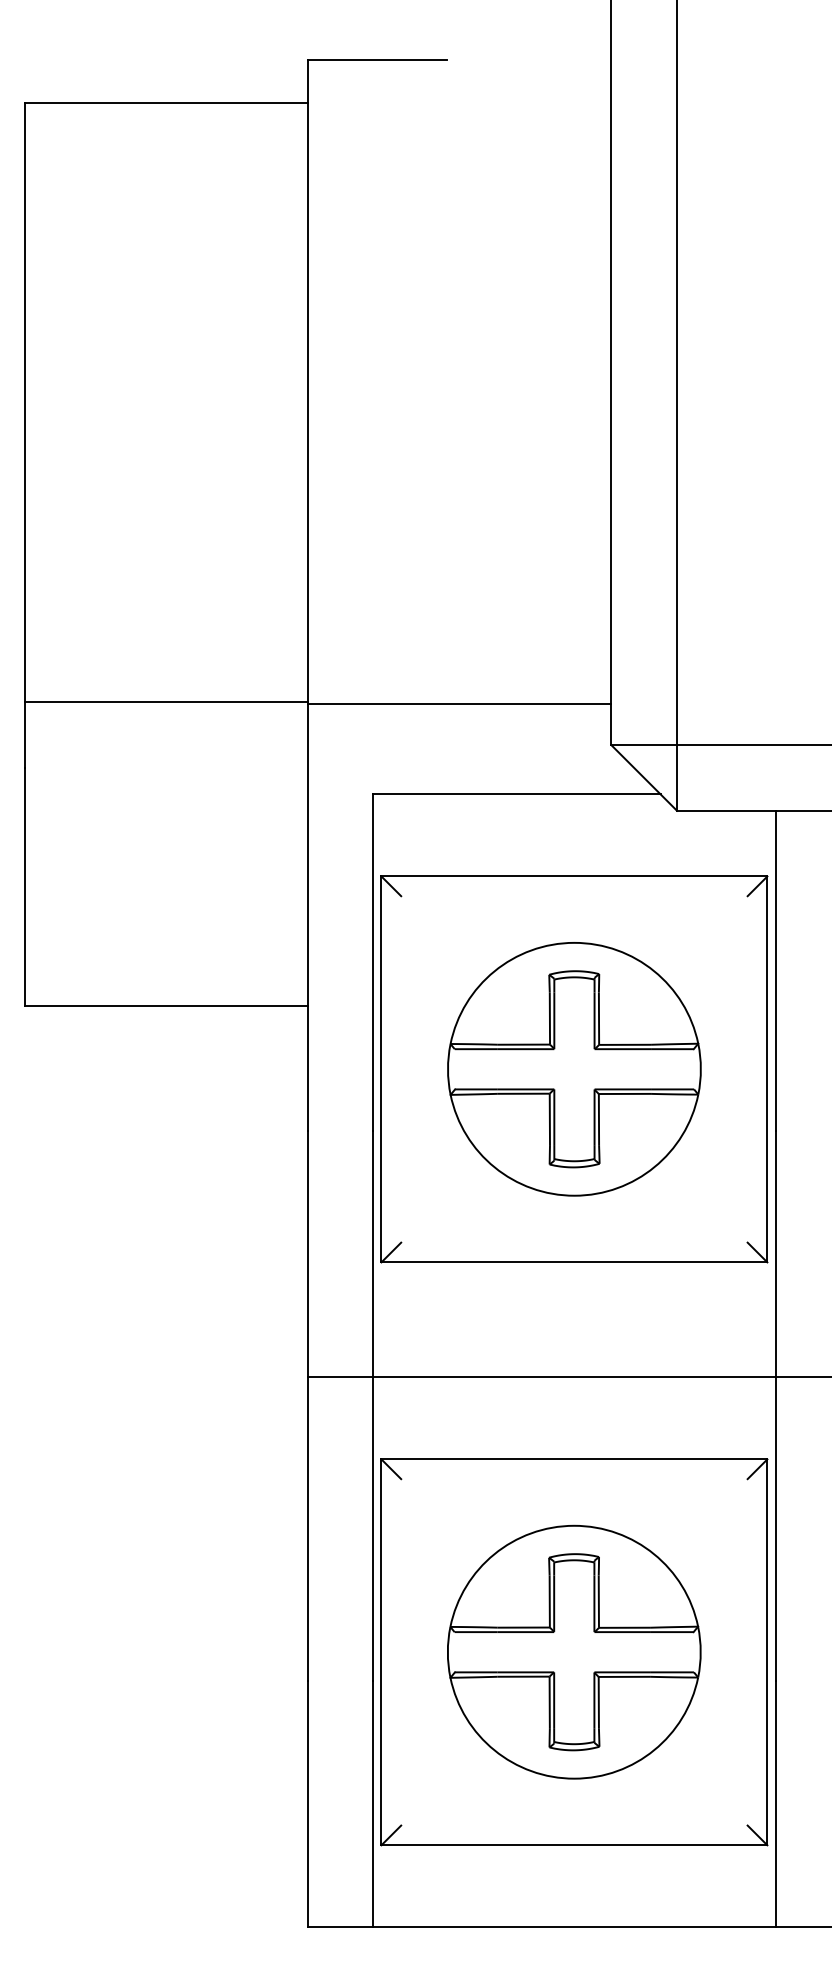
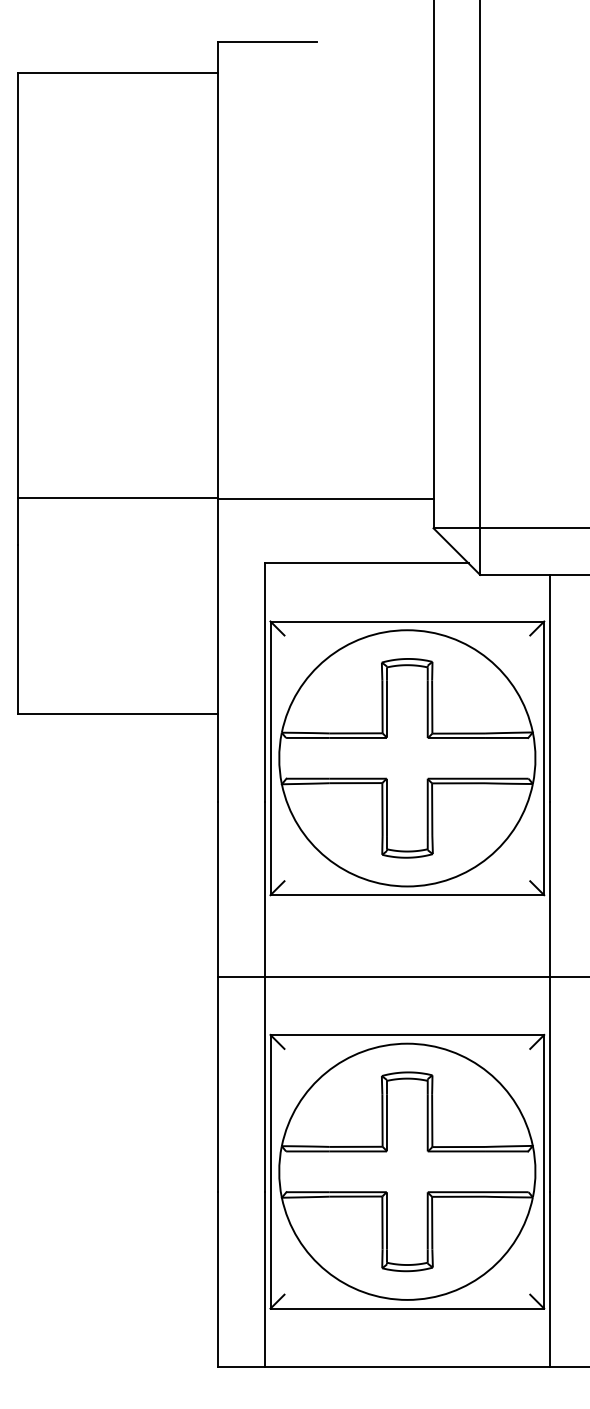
part: (574, 1068) -> (407, 757), size x1.43
part: (573, 1651) -> (406, 1171), size x1.43

